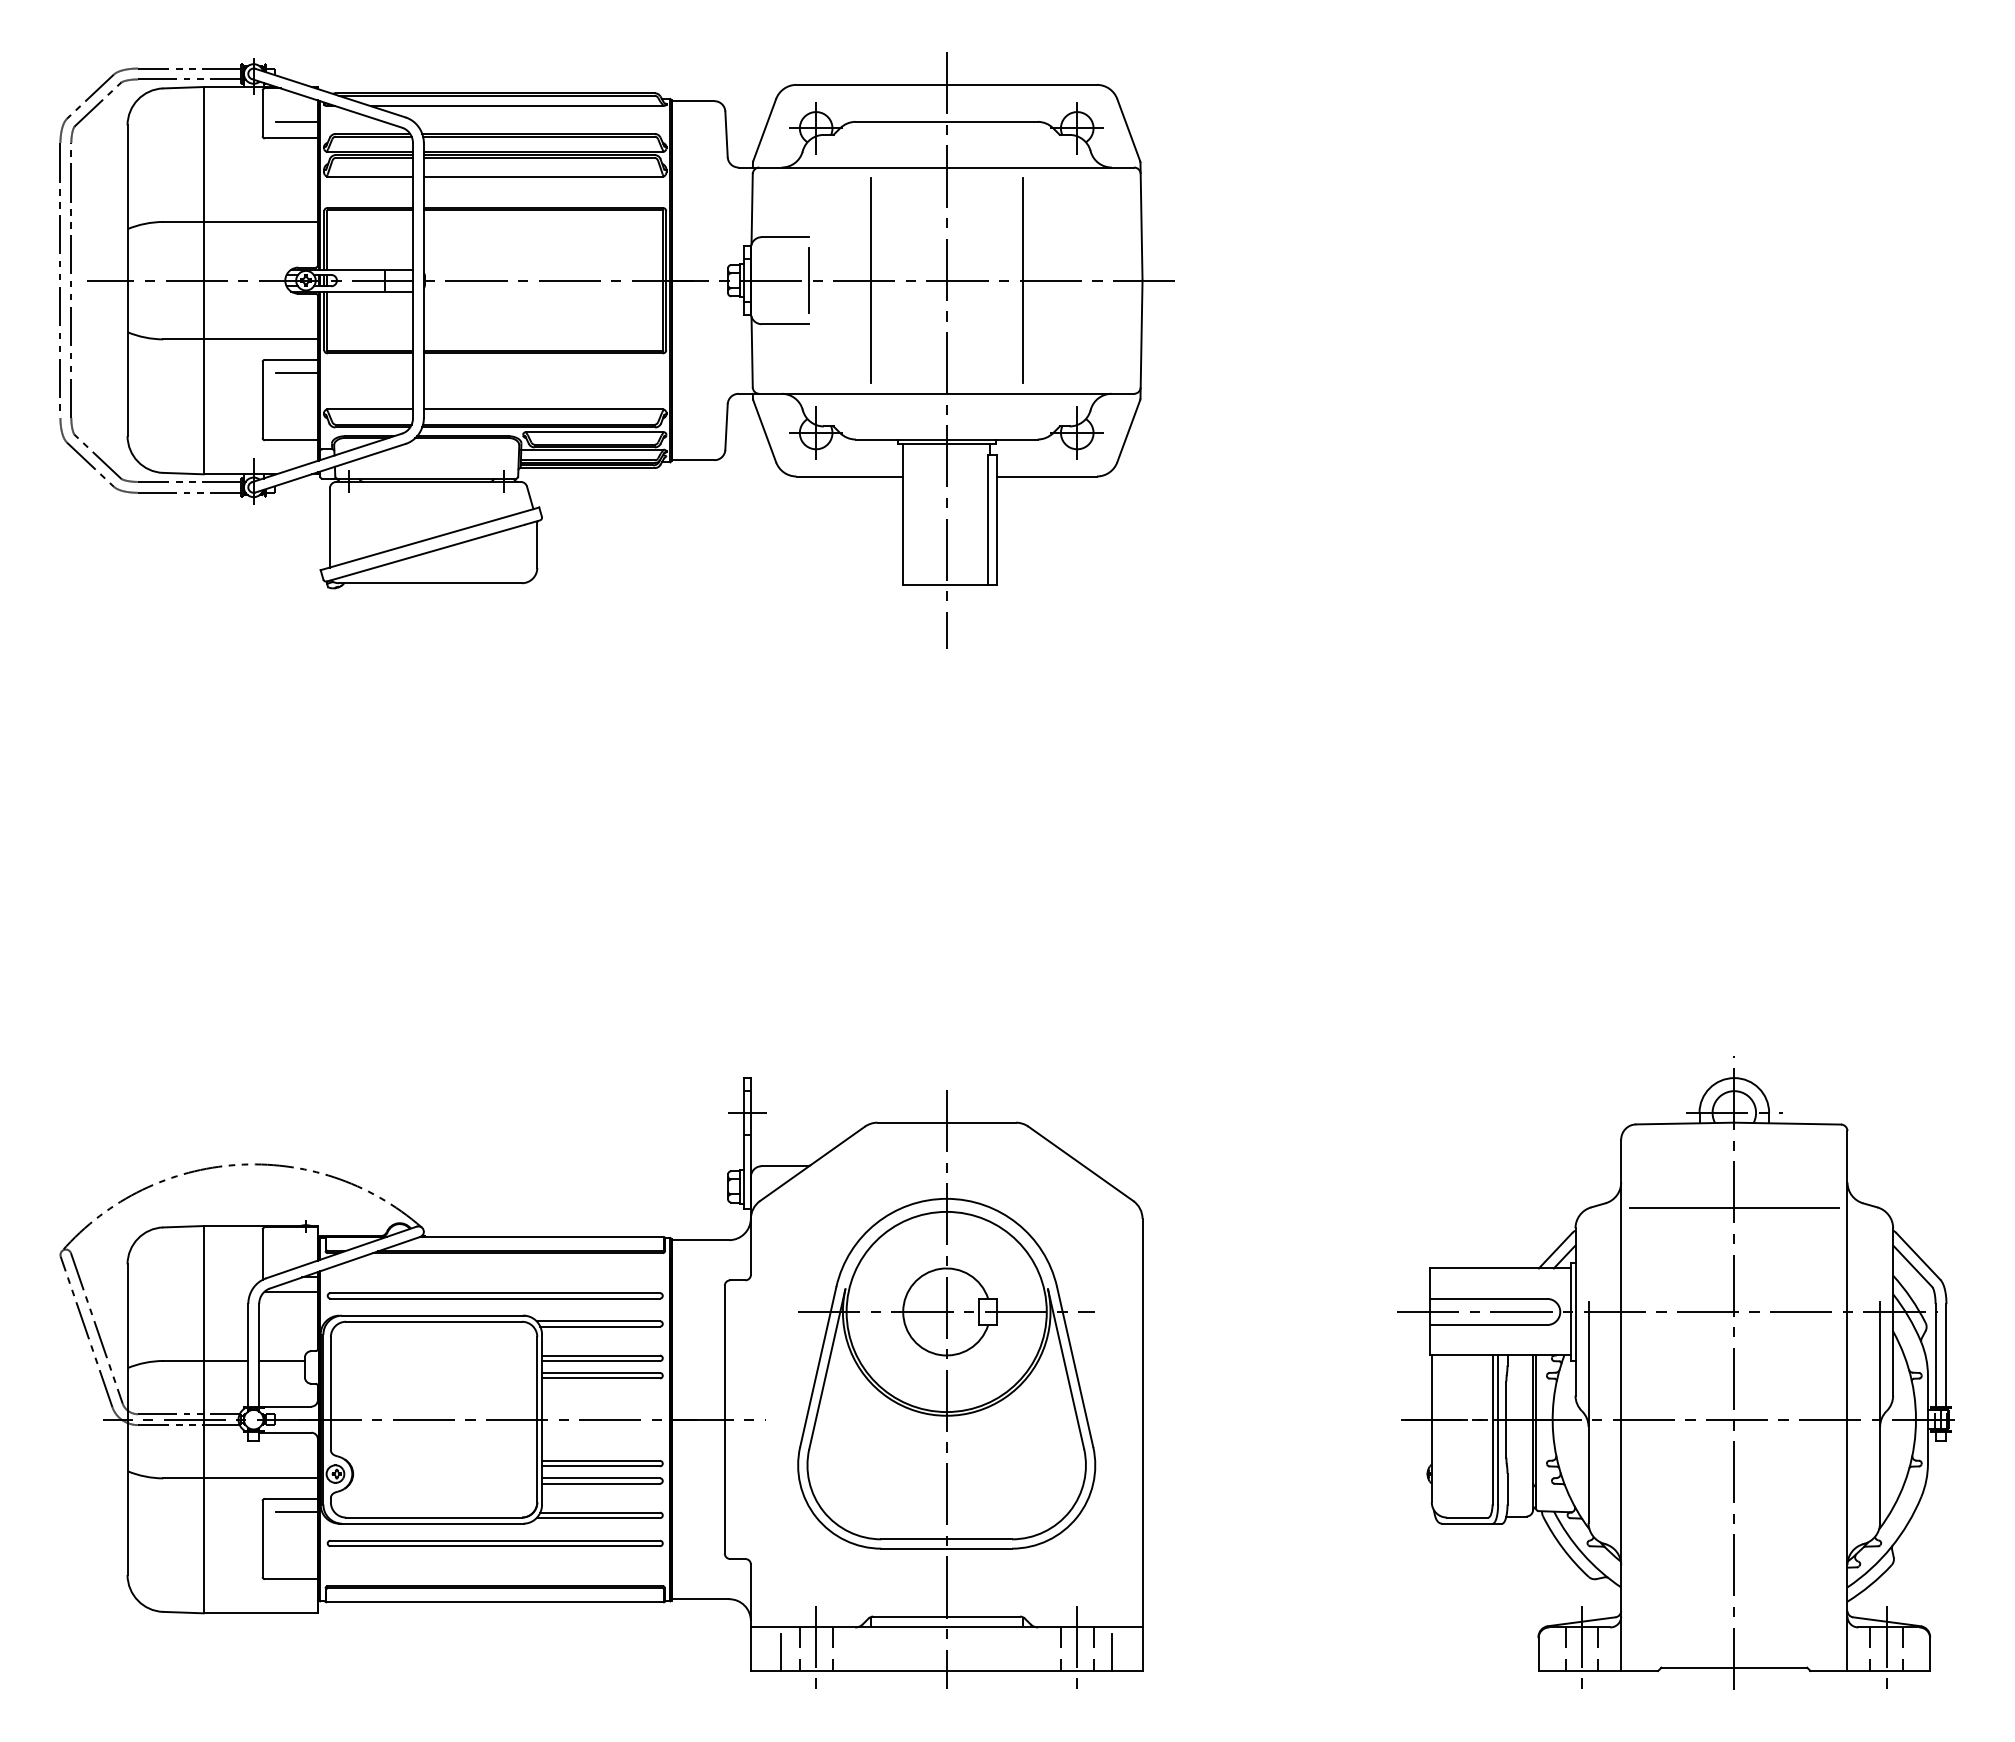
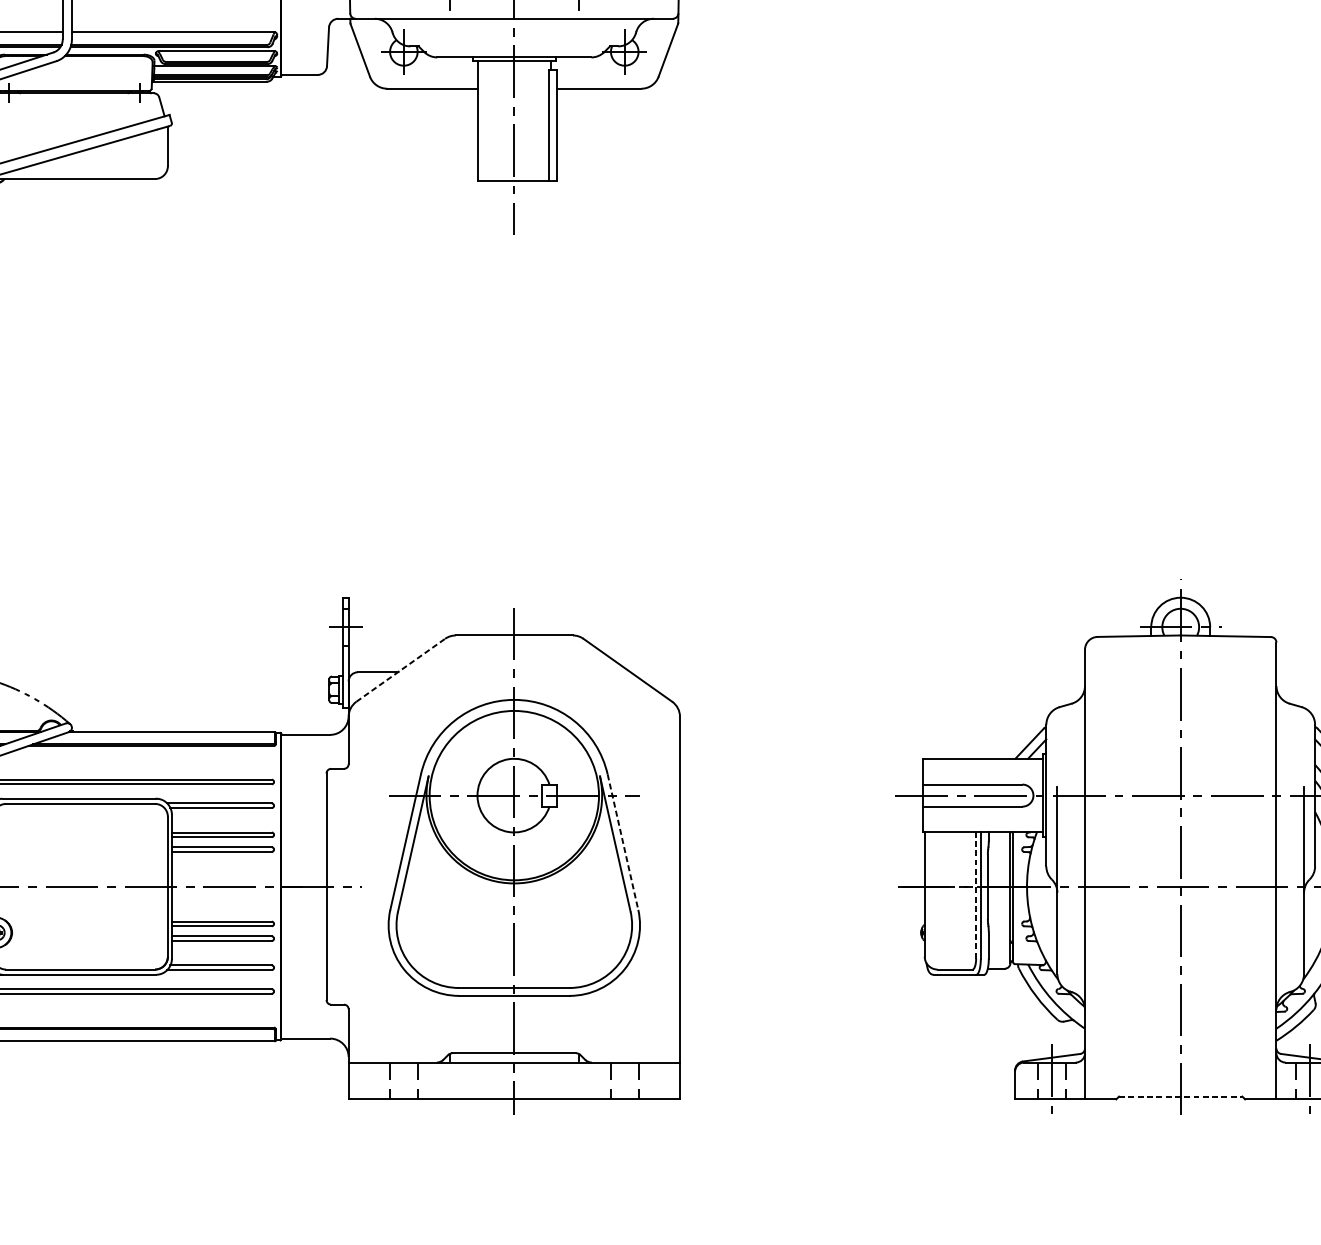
line: (812, 1163) -> (400, 670), solid -> dashed
line: (1734, 1207) -> (1180, 707), removed
line: (1075, 1367) -> (623, 842), solid -> dashed
line: (1492, 1430) -> (976, 895), solid -> dashed
line: (816, 1648) -> (404, 1080), removed
line: (1077, 1648) -> (624, 1080), removed
line: (781, 1651) -> (374, 1082), removed
line: (1112, 1651) -> (654, 1082), removed
line: (1734, 1667) -> (1180, 1096), solid -> dashed

